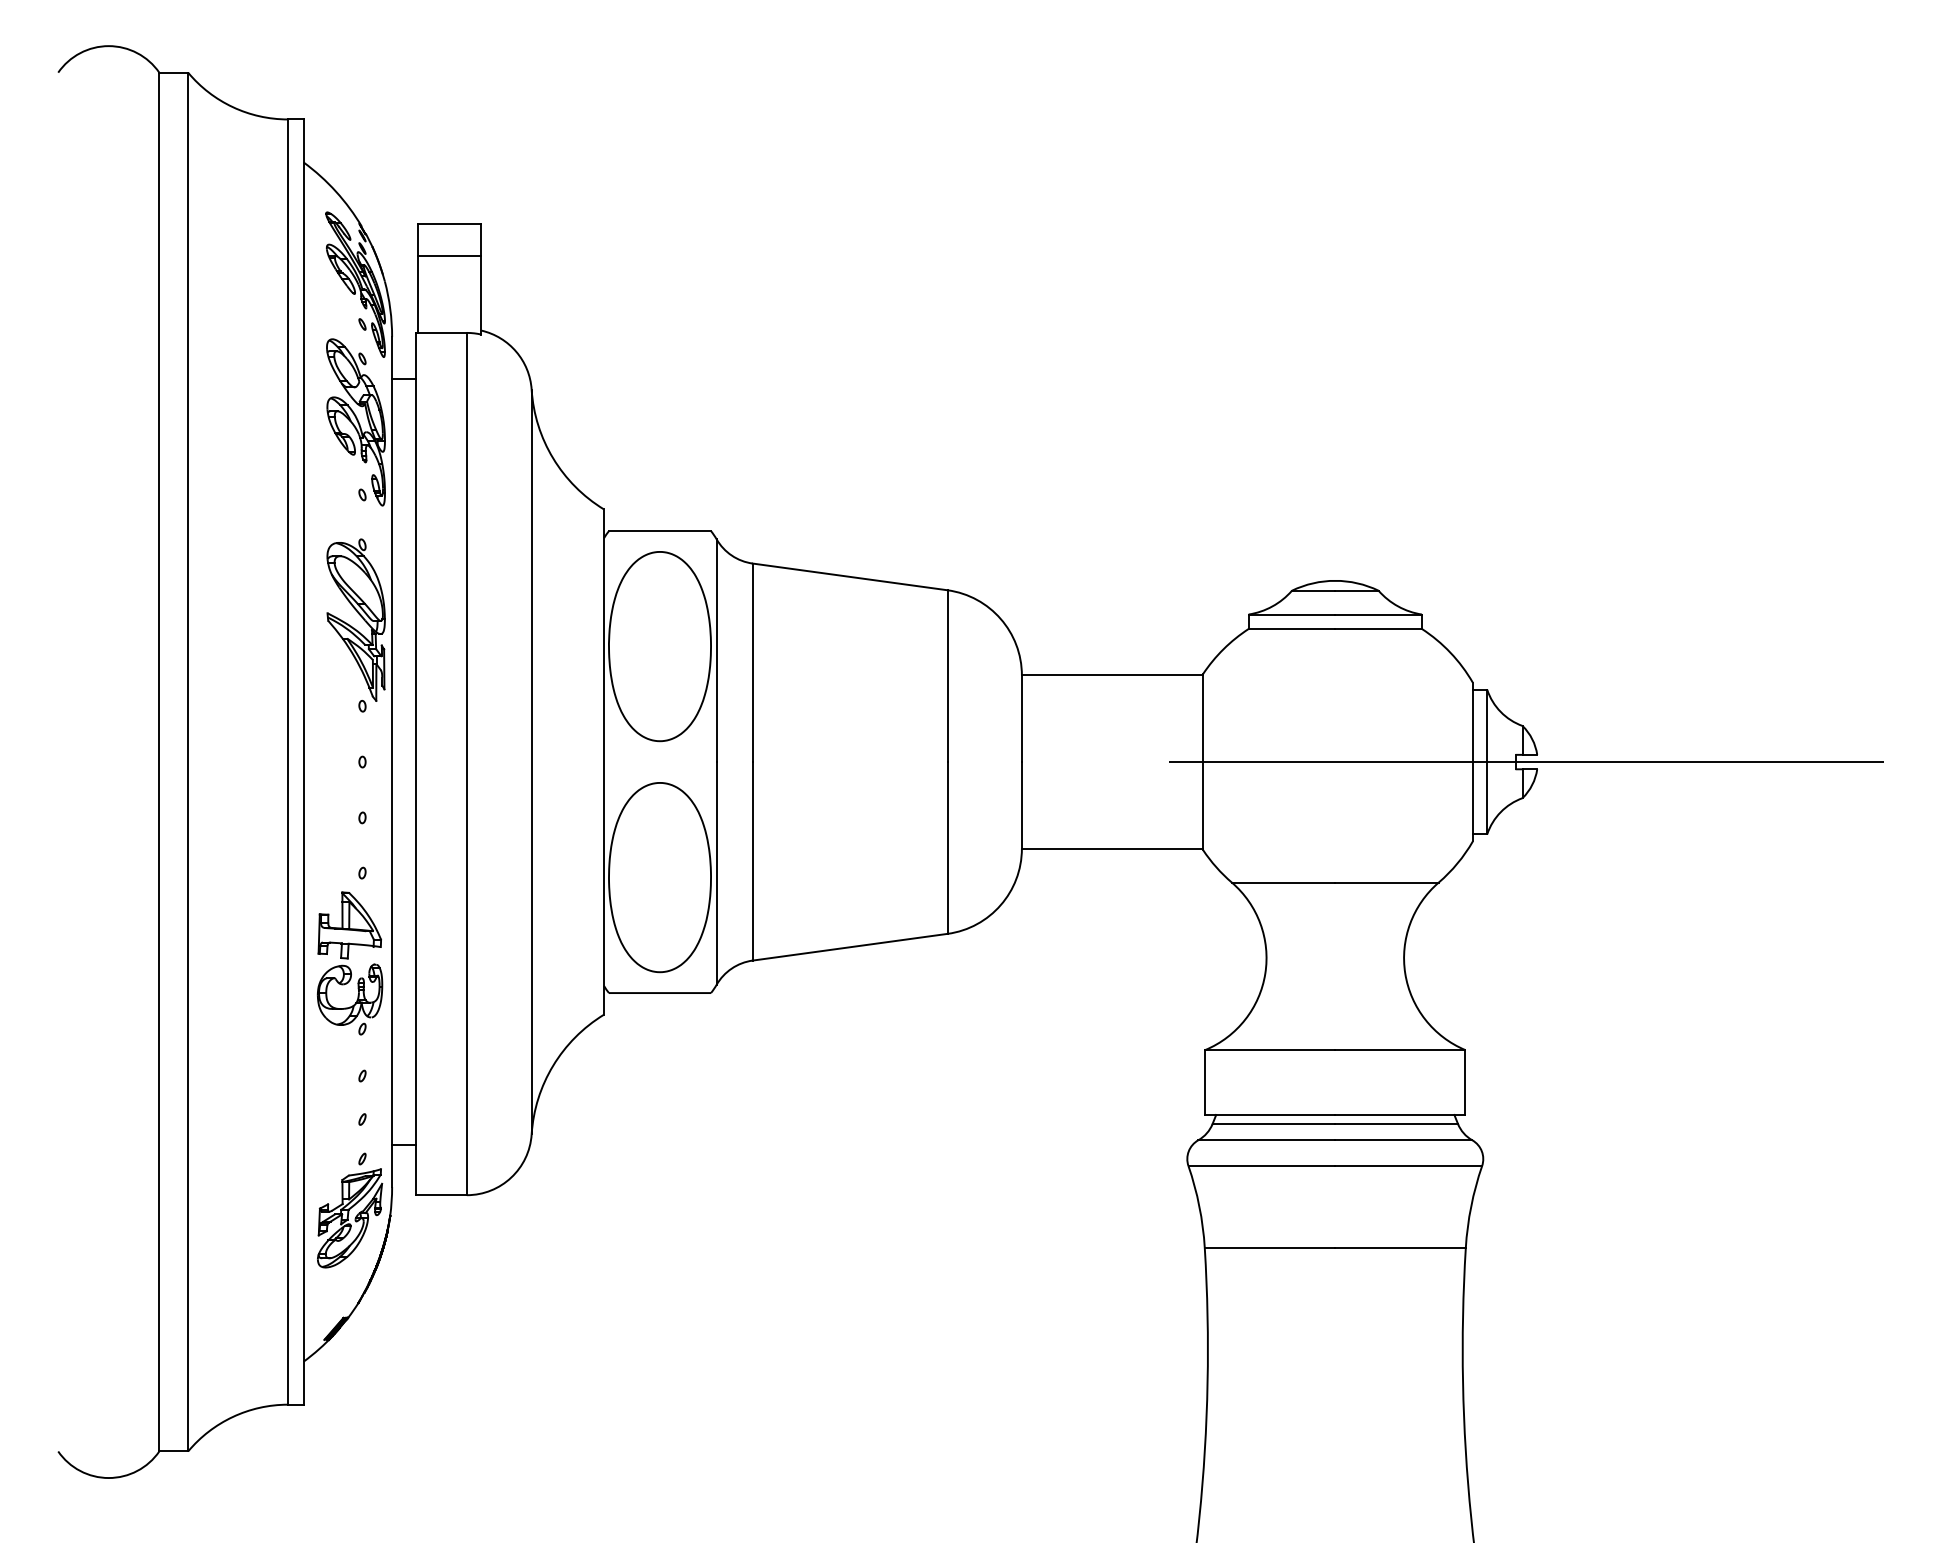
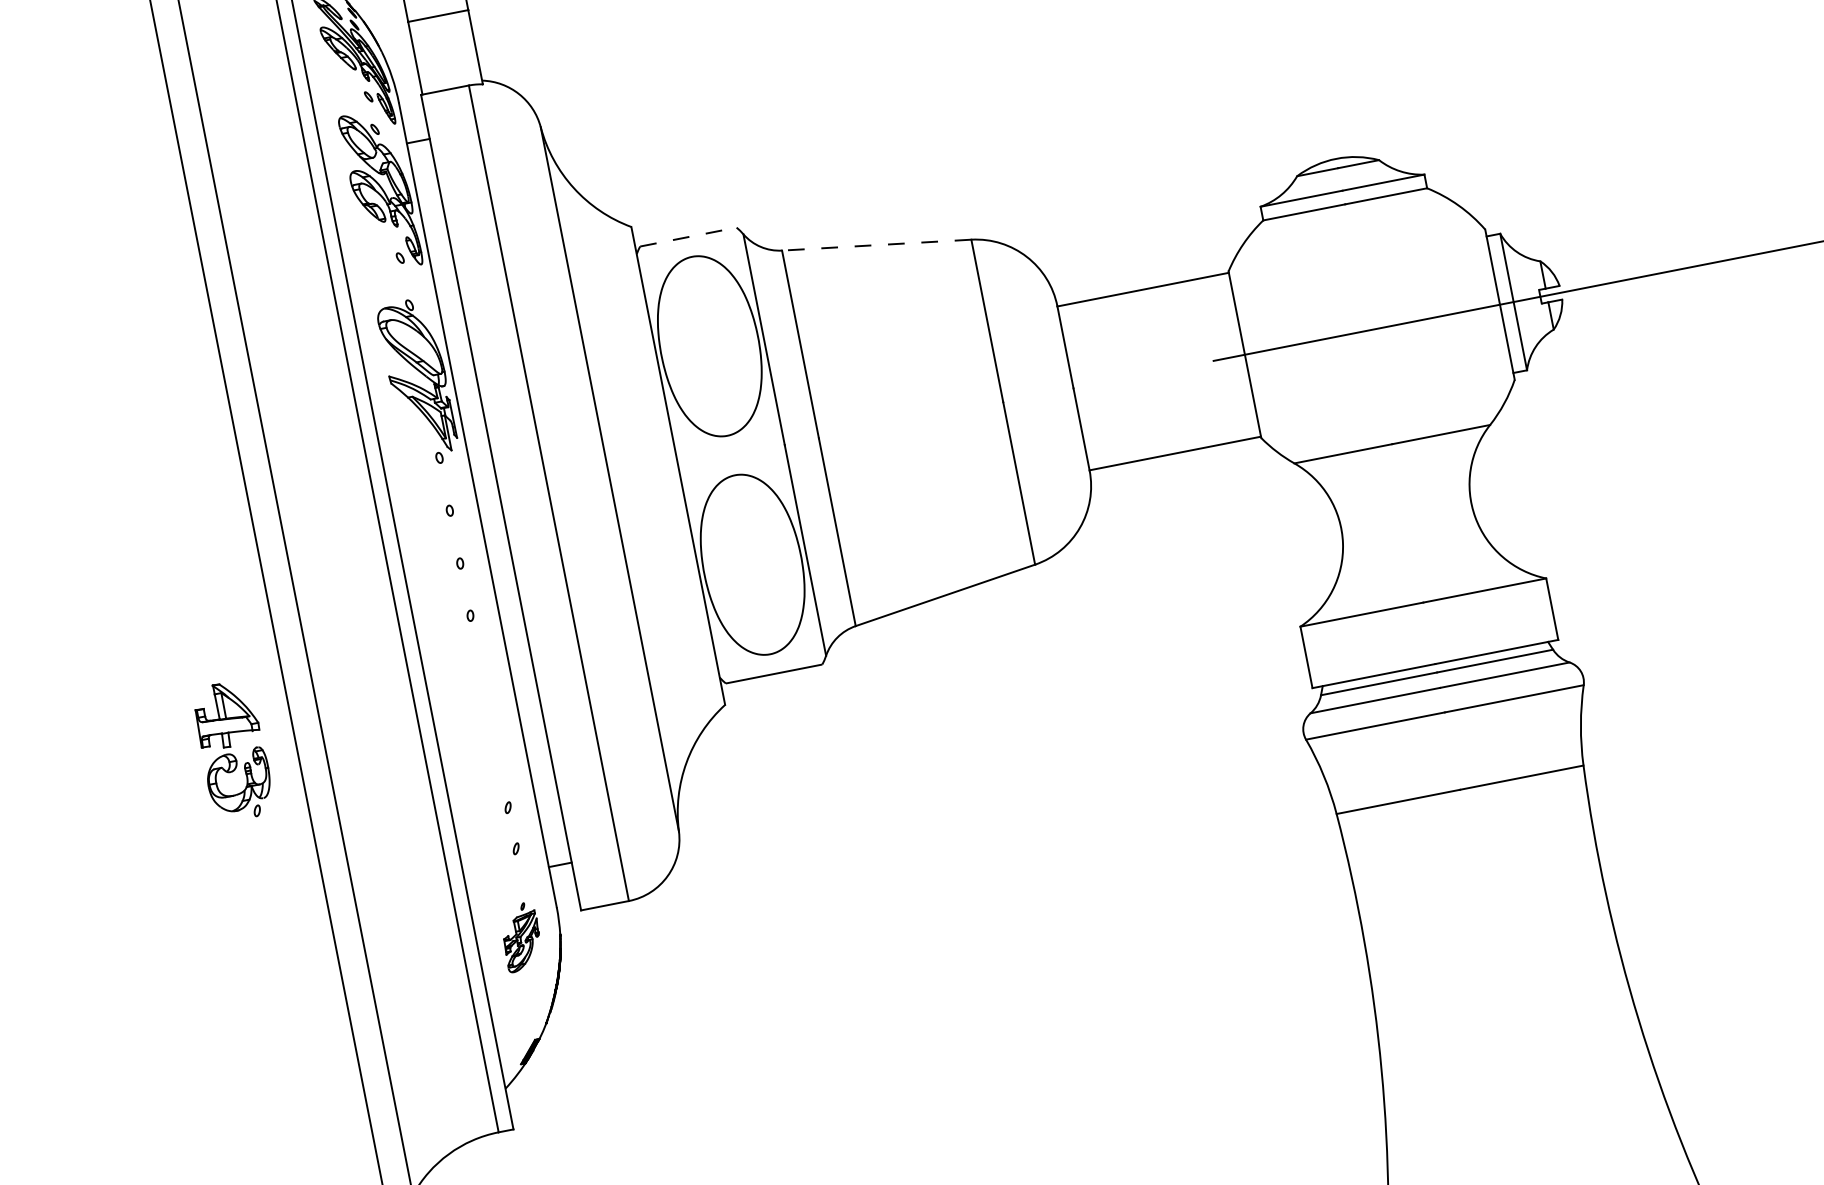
line: (660, 531) -> (688, 237), solid -> dashed
line: (849, 576) -> (876, 244), solid -> dashed
part: (350, 963) -> (233, 750), moved
part: (350, 1210) -> (521, 937), size x0.6

